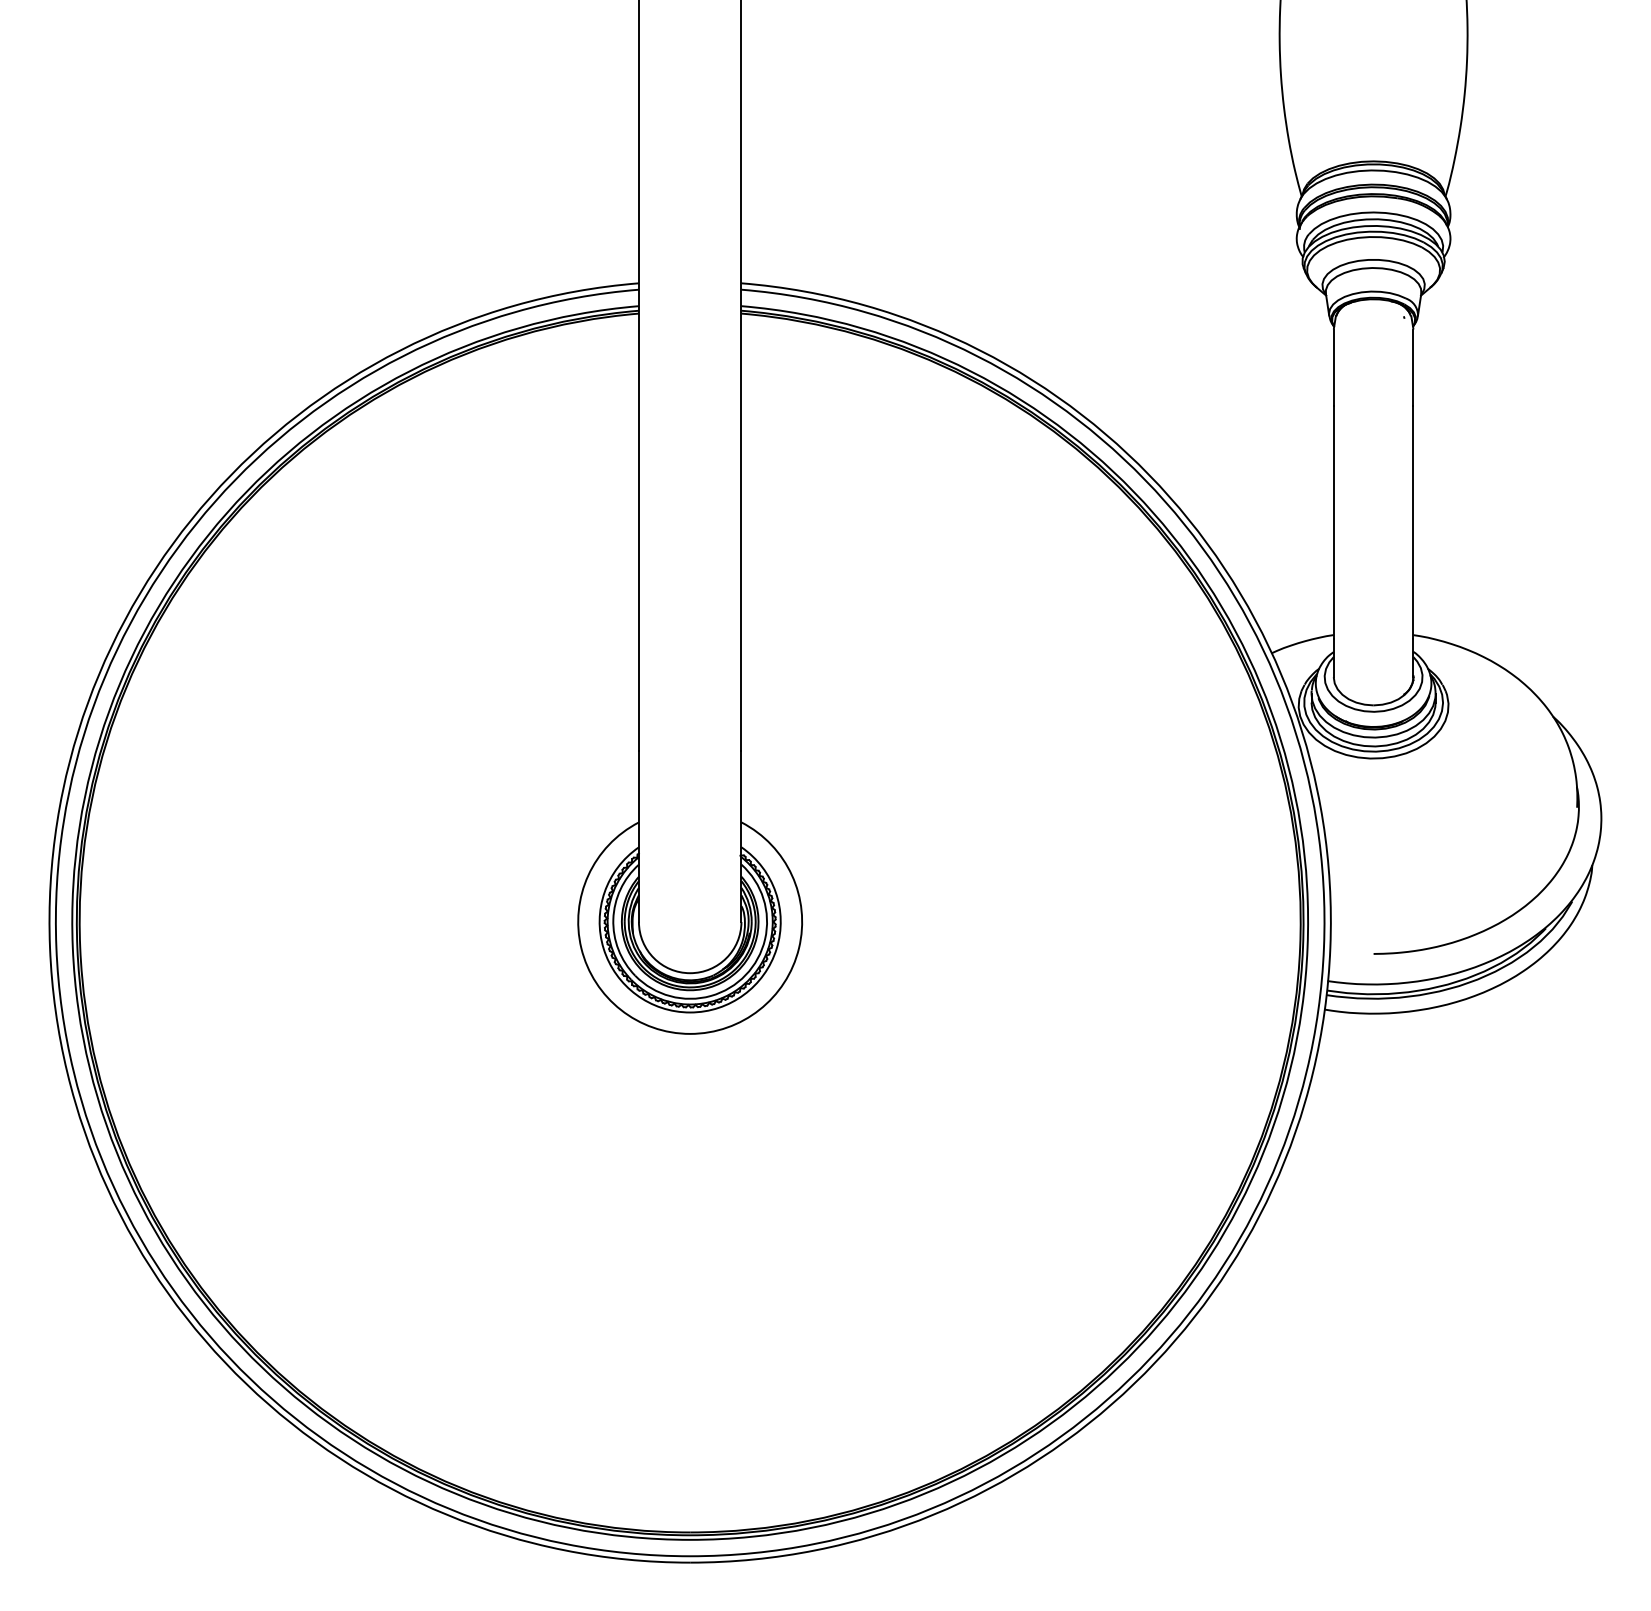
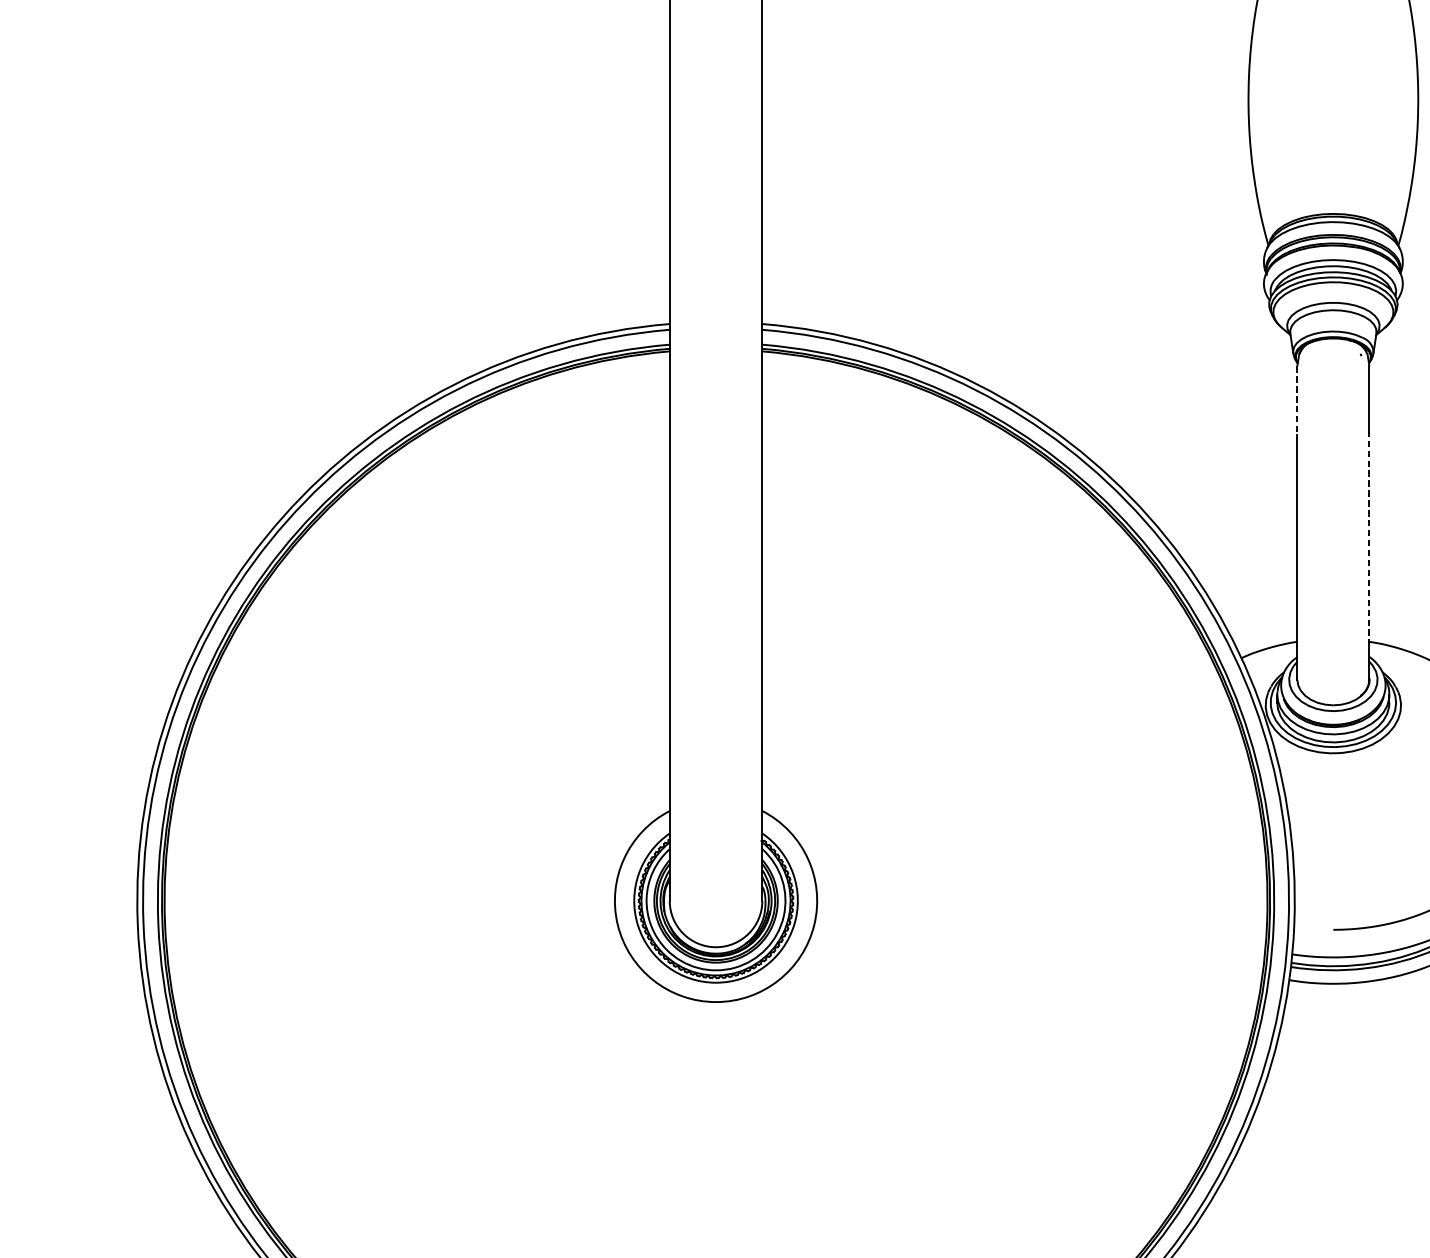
line: (1333, 367) -> (1297, 400), solid -> dashed
line: (1413, 522) -> (1369, 540), solid -> dashed

